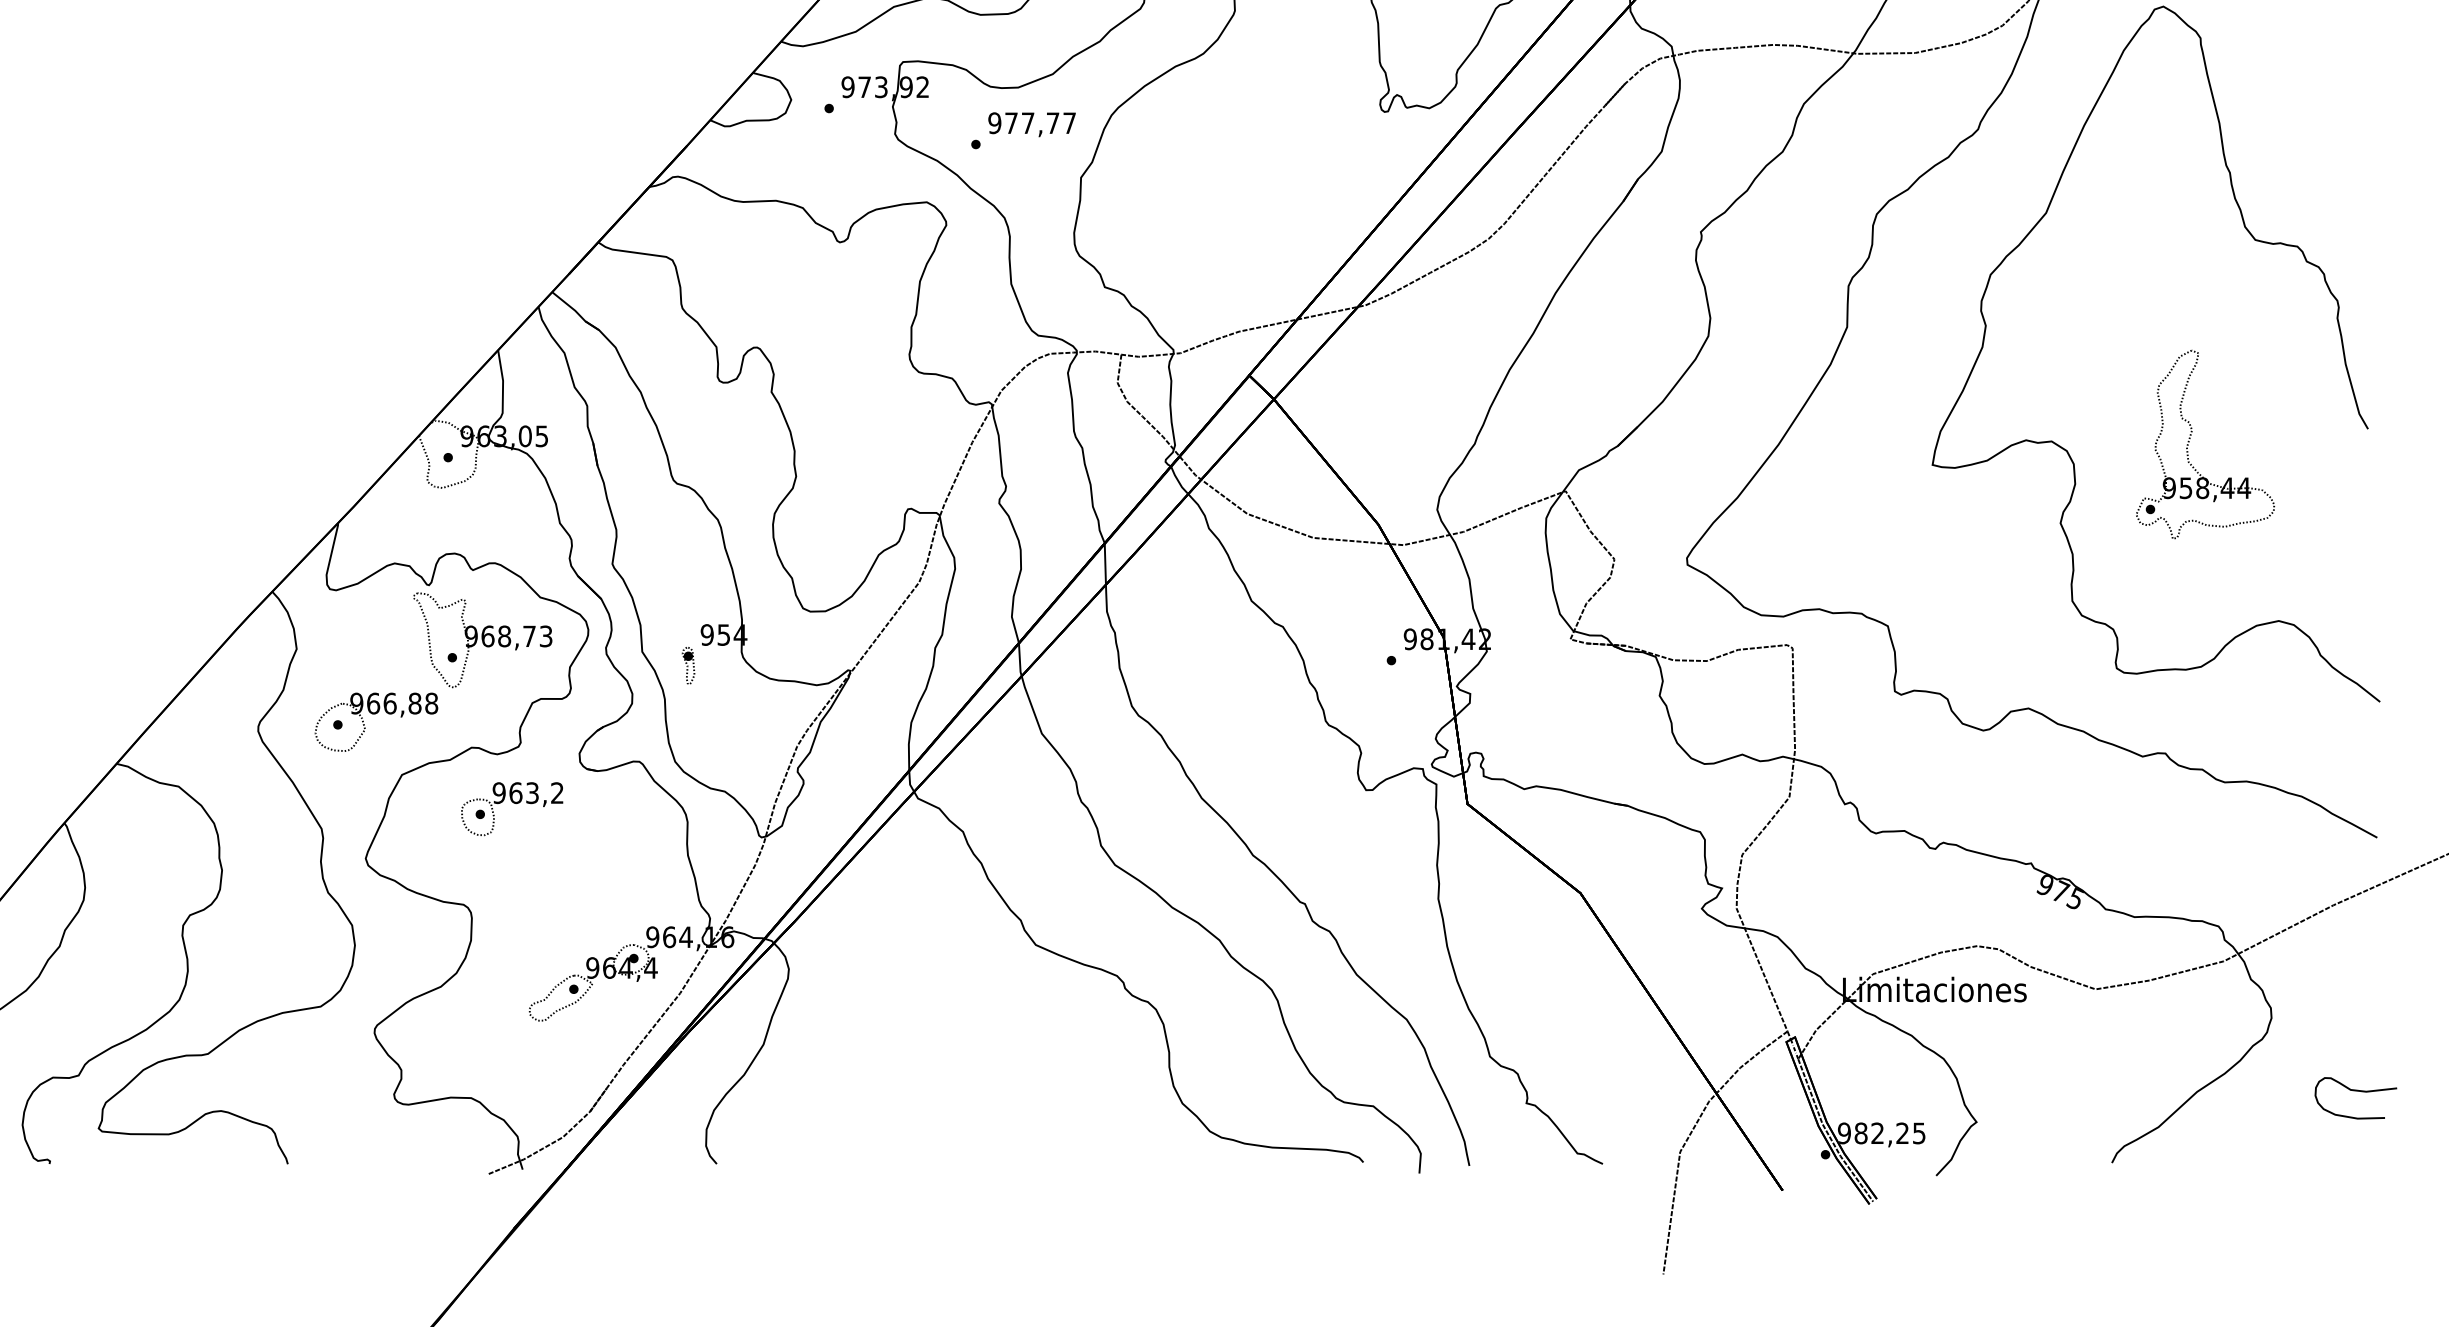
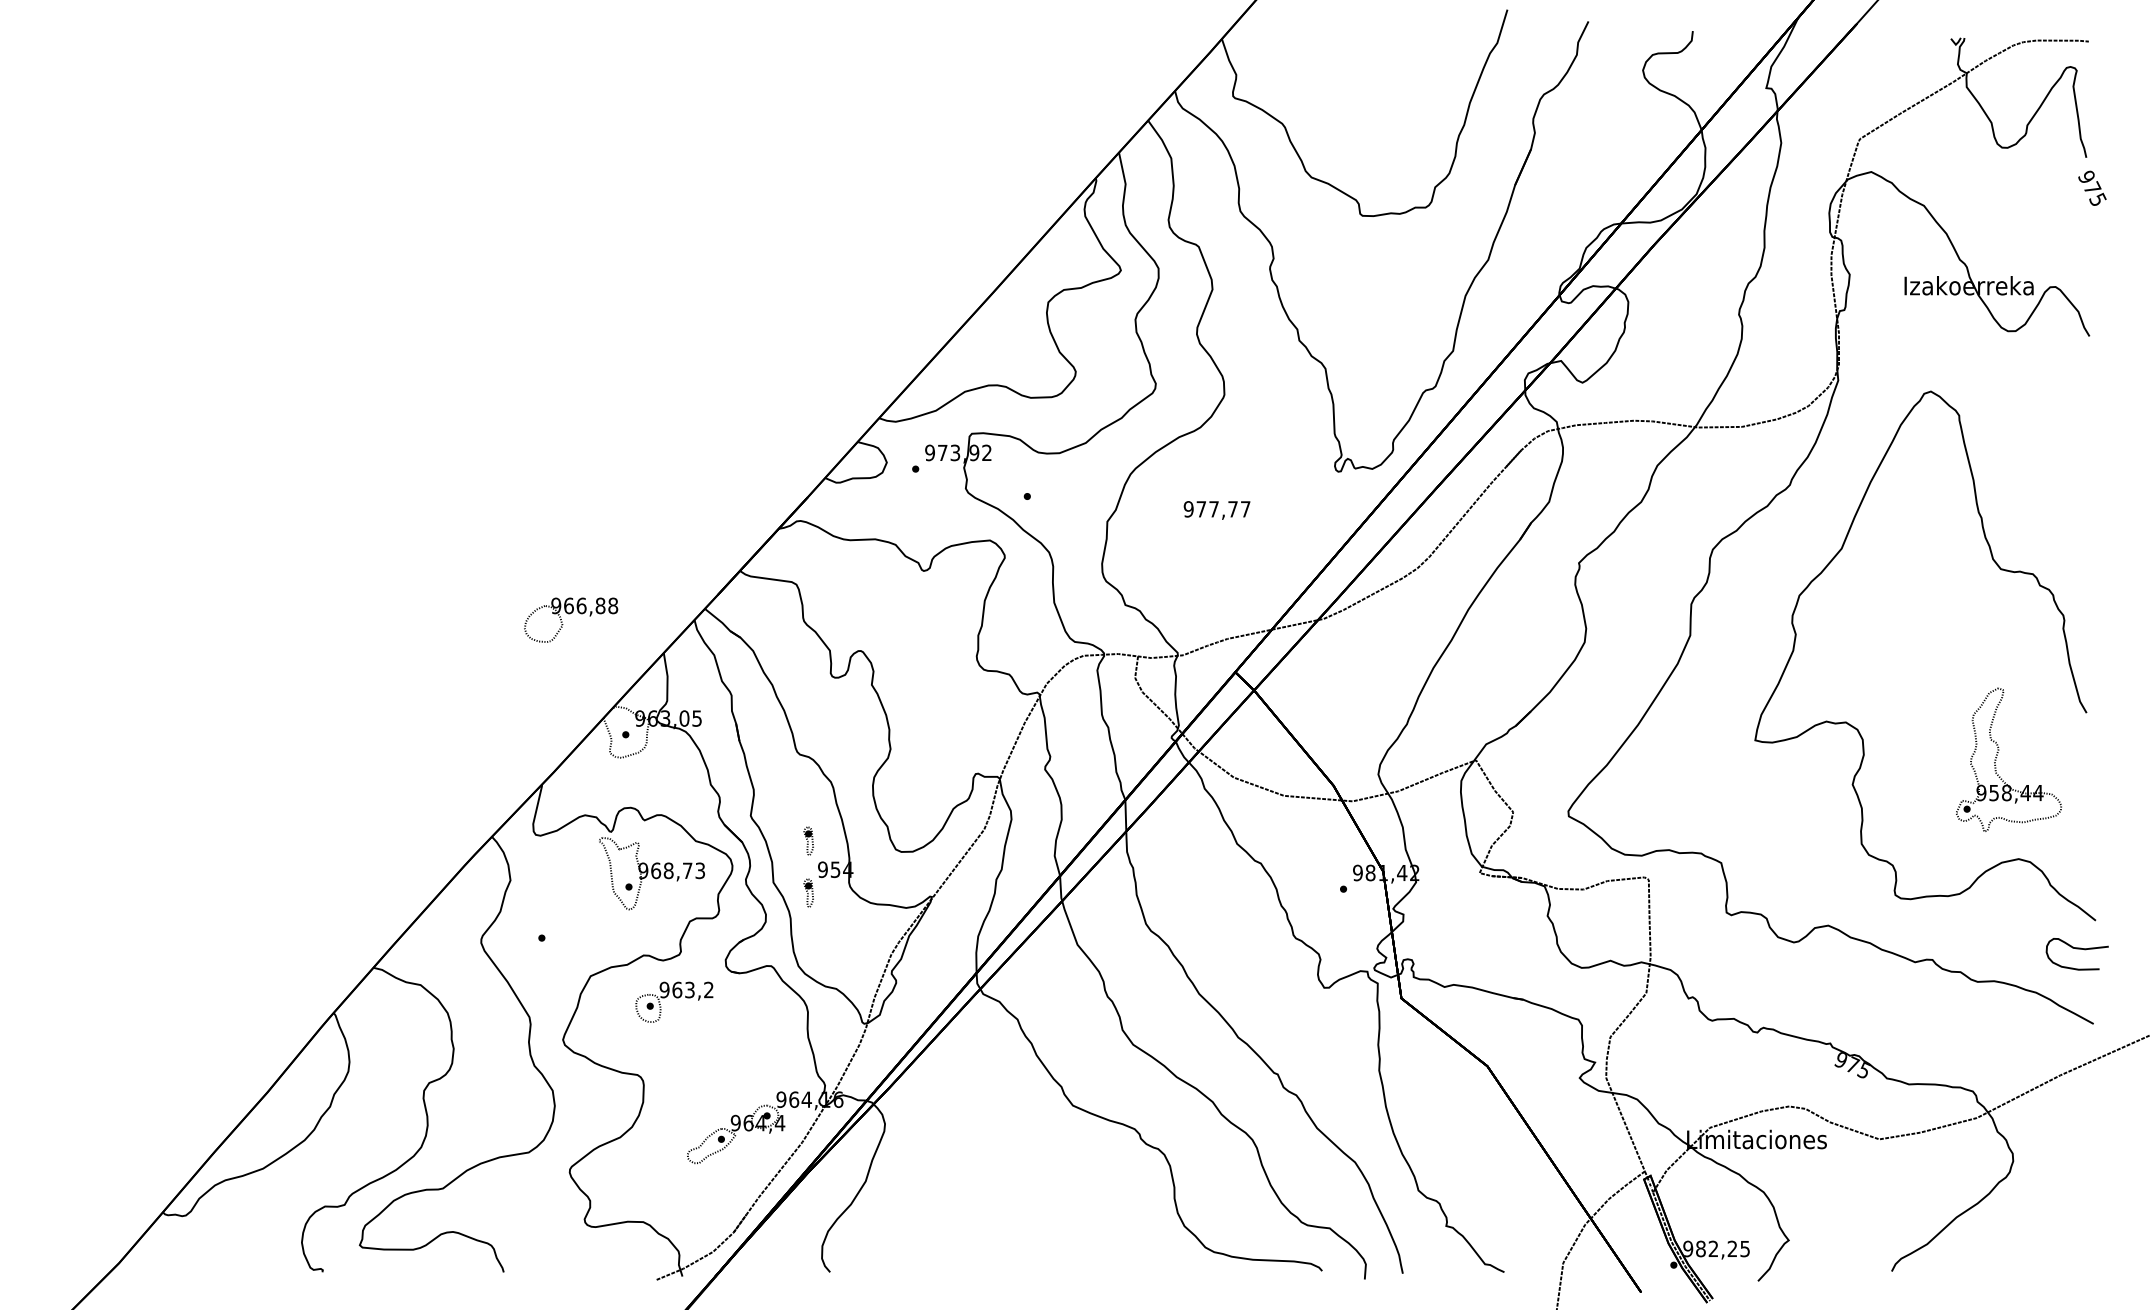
text: (1031, 124) -> (1216, 510), moved
part: (2190, 441) -> (1997, 757), moved
part: (688, 596) -> (808, 840), added
part: (376, 721) -> (571, 619), moved
curve: (2354, 1092) -> (2076, 949), moved

